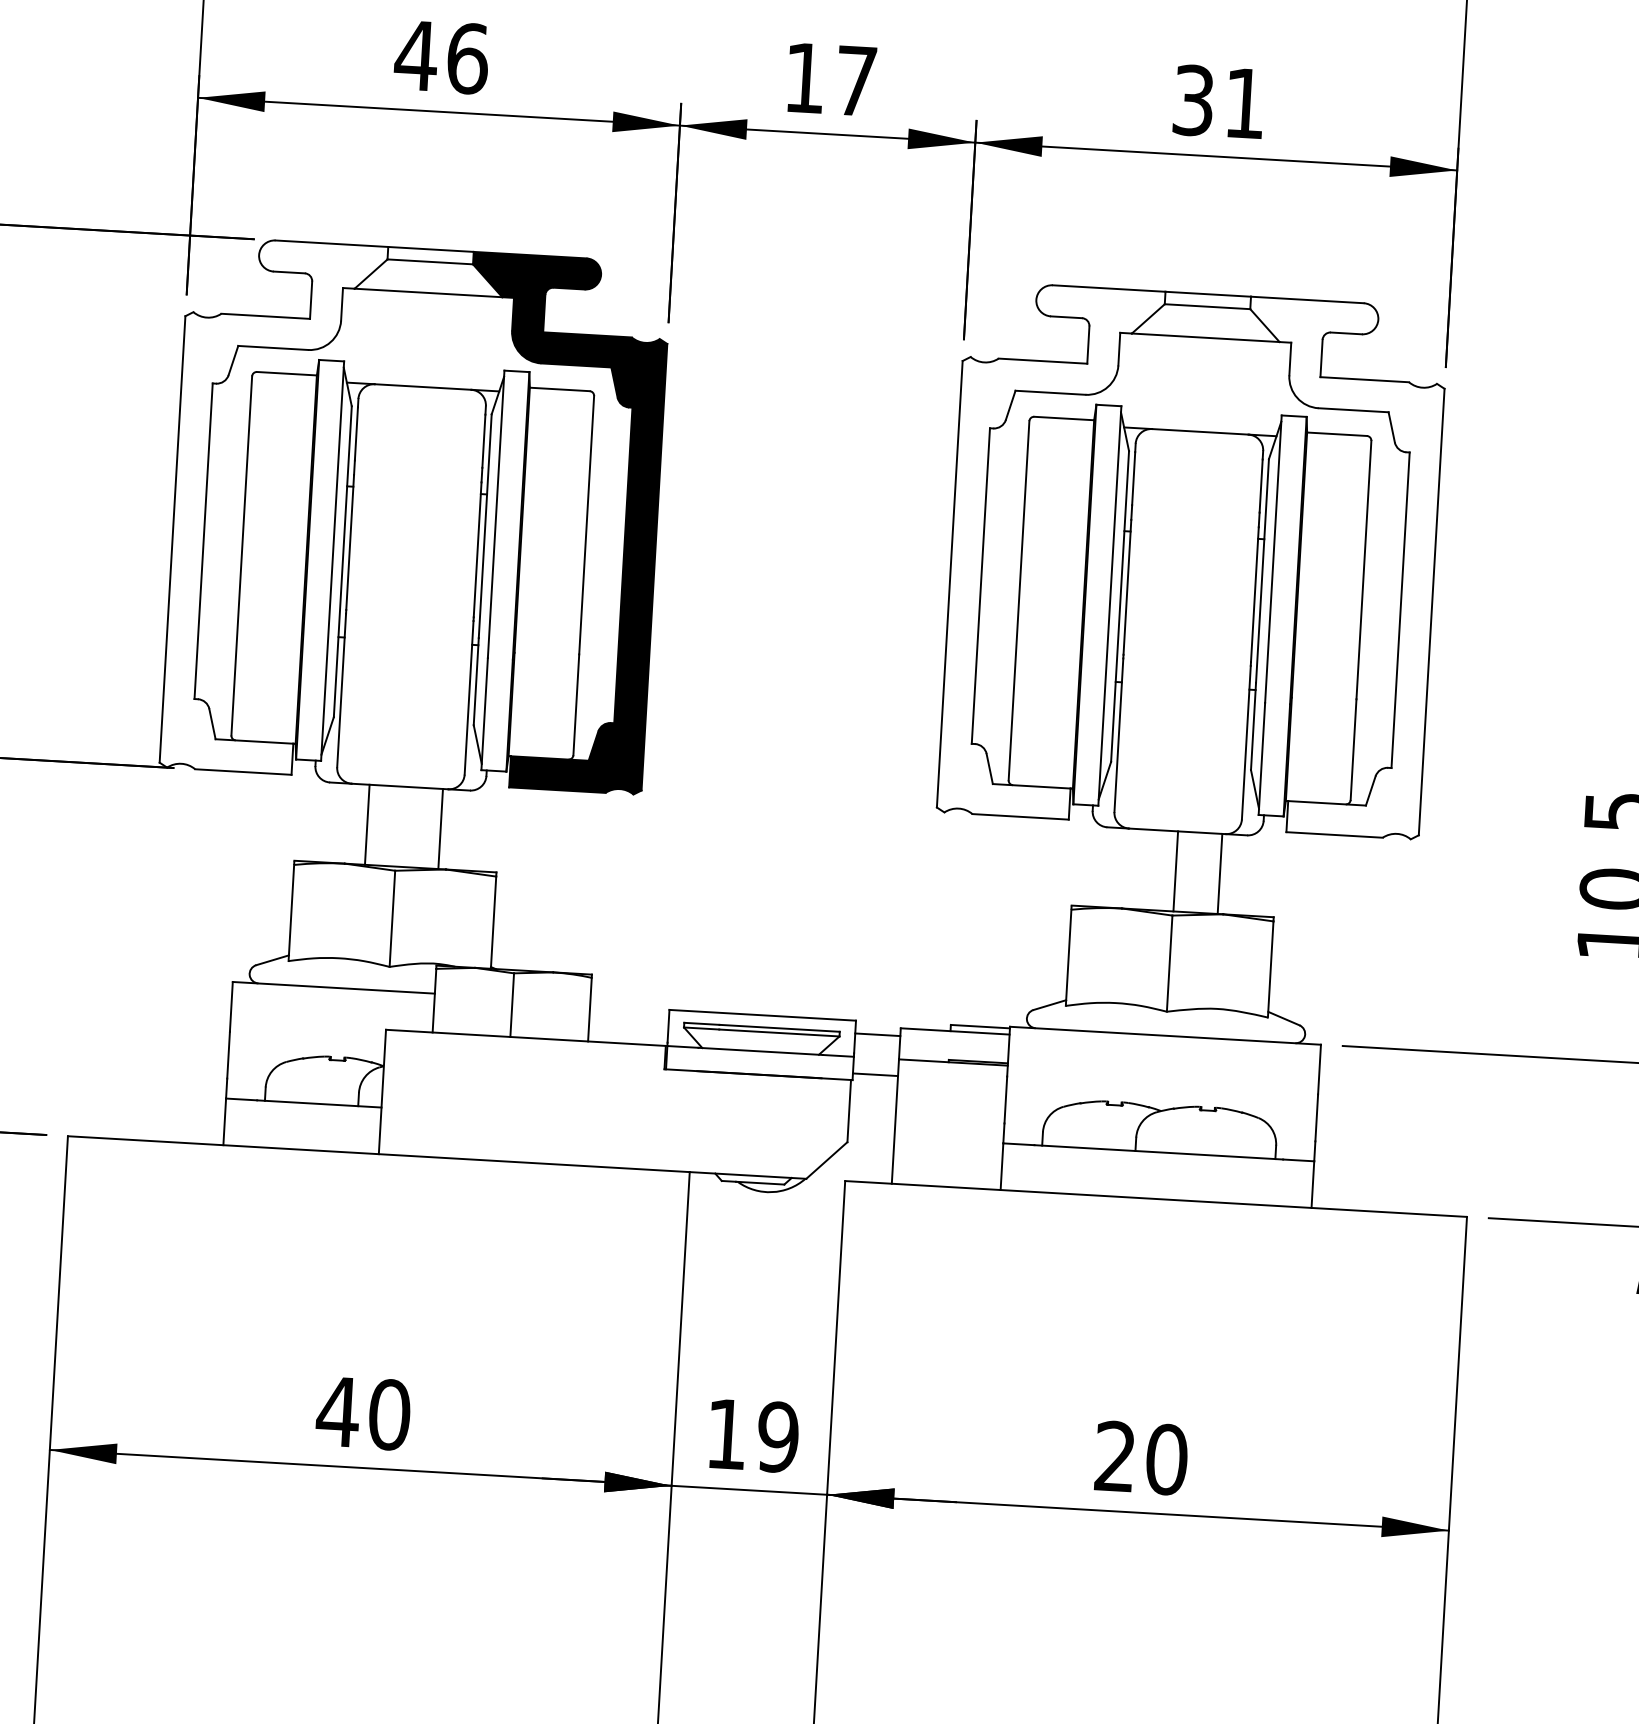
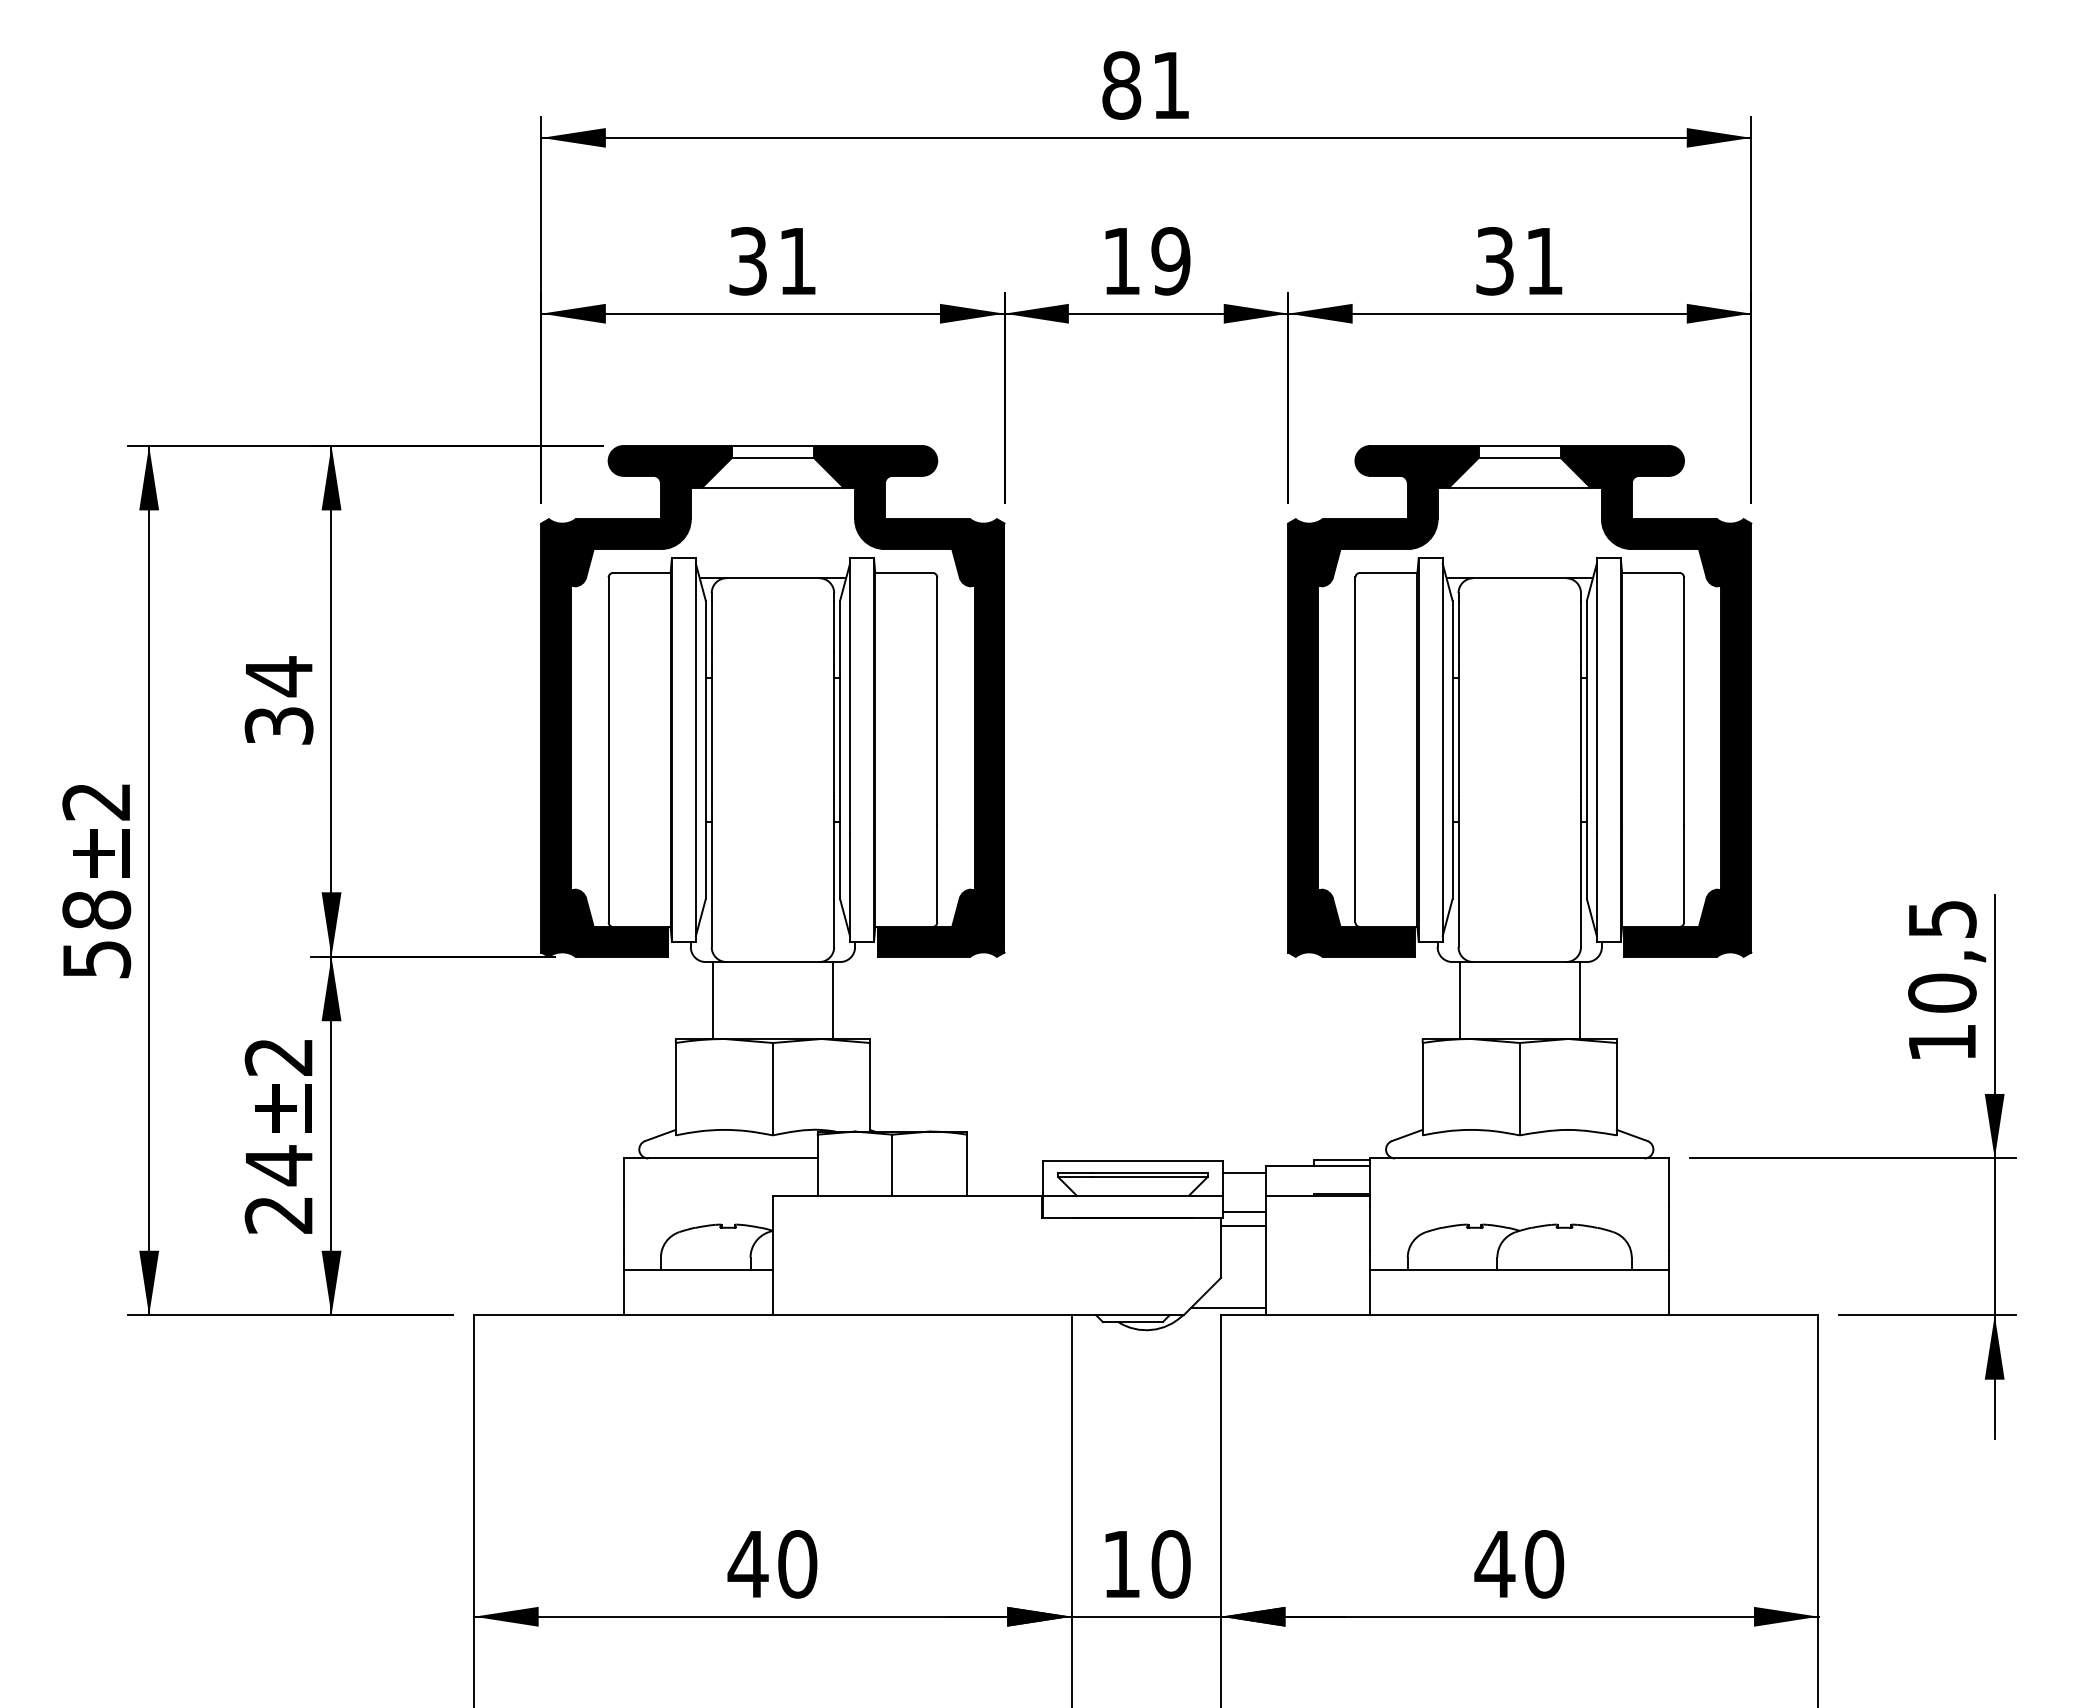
text: (441, 57) -> (772, 261), 46 -> 31
text: (855, 81) -> (1170, 261), 17 -> 19
fill: (273, 507) -> (636, 701), added
fill: (1051, 551) -> (1383, 701), added
fill: (1334, 568) -> (1655, 701), added
line: (367, 824) -> (832, 1000), moved
line: (440, 829) -> (713, 1000), moved
line: (1175, 871) -> (1579, 1000), moved
line: (1220, 873) -> (1460, 1000), moved
line: (873, 1088) -> (1243, 1225), added
line: (853, 1173) -> (1228, 1307), added
text: (777, 1437) -> (1170, 1564), 19 -> 10
text: (1114, 1455) -> (1494, 1563), 20 -> 40

